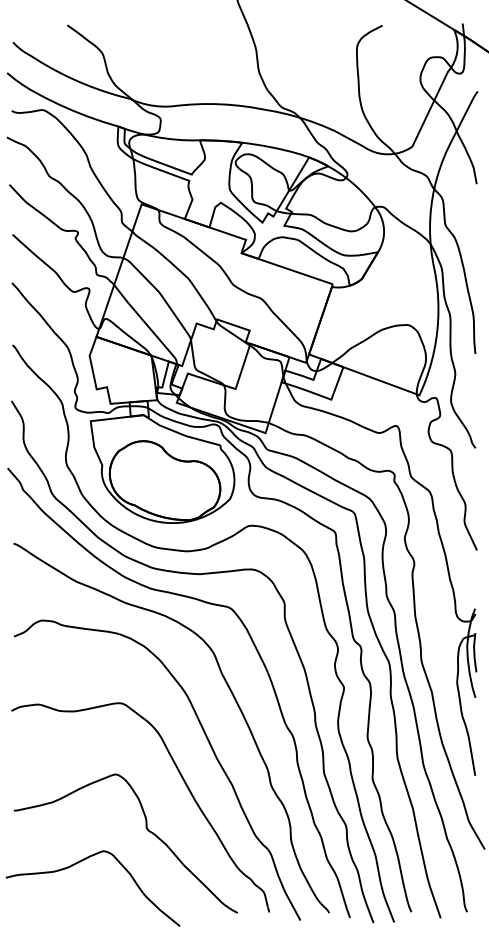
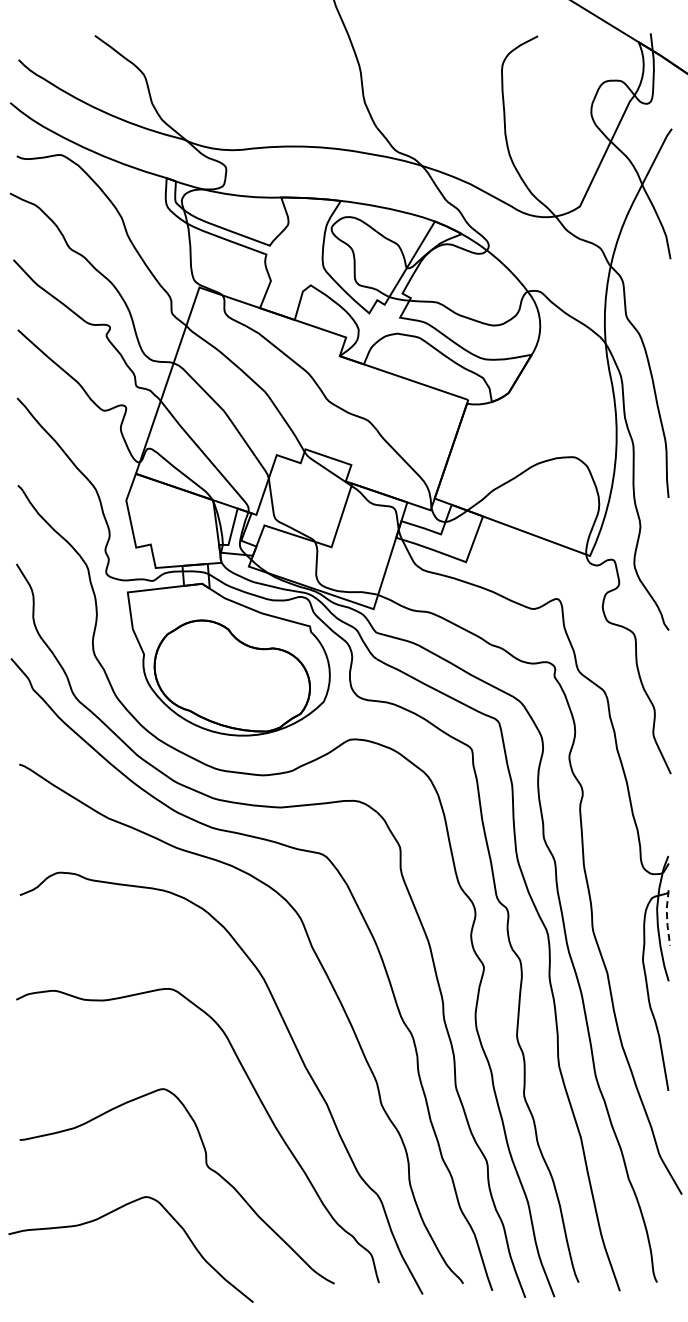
line: (474, 653) -> (667, 918), solid -> dashed

